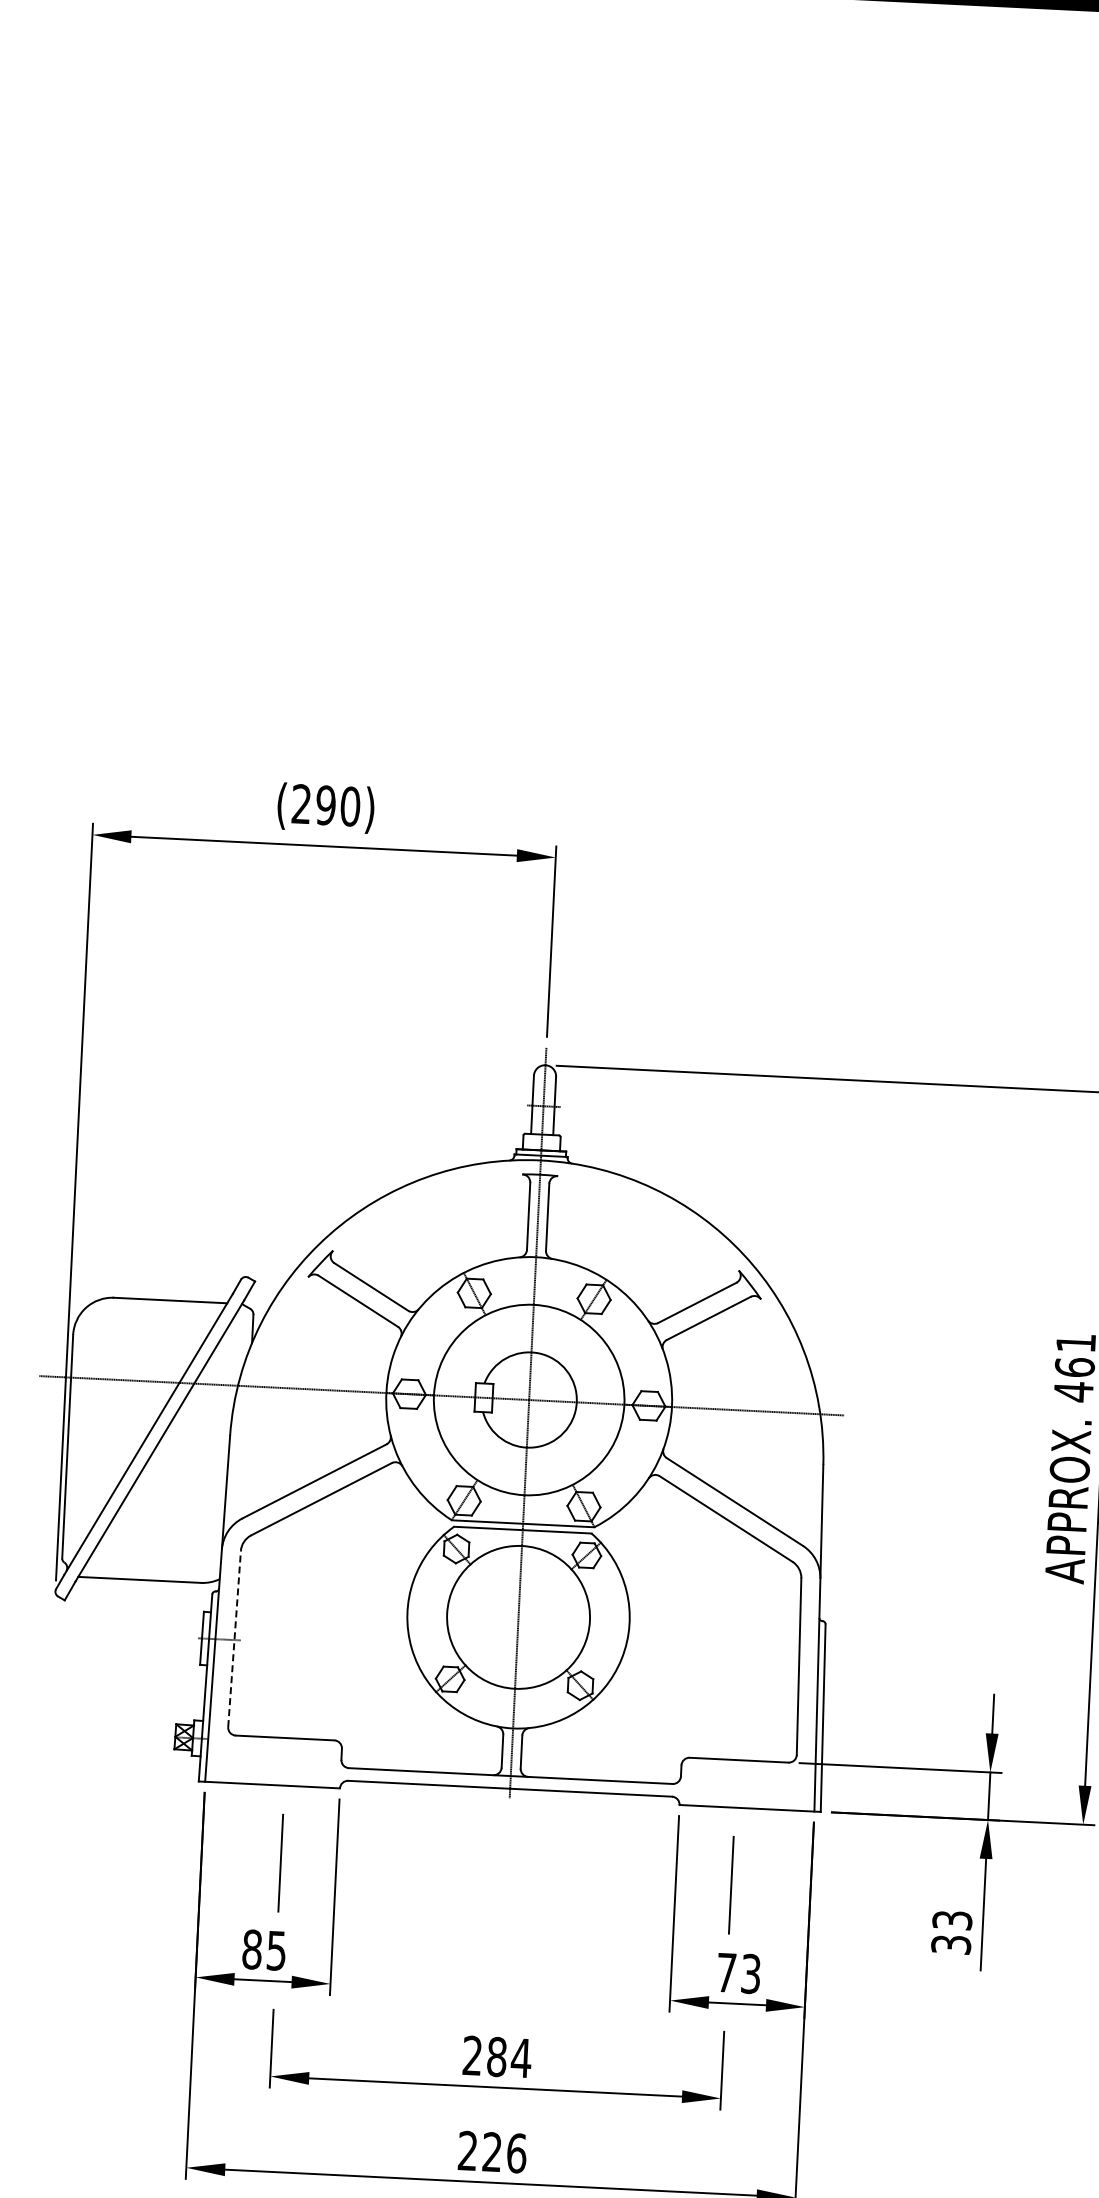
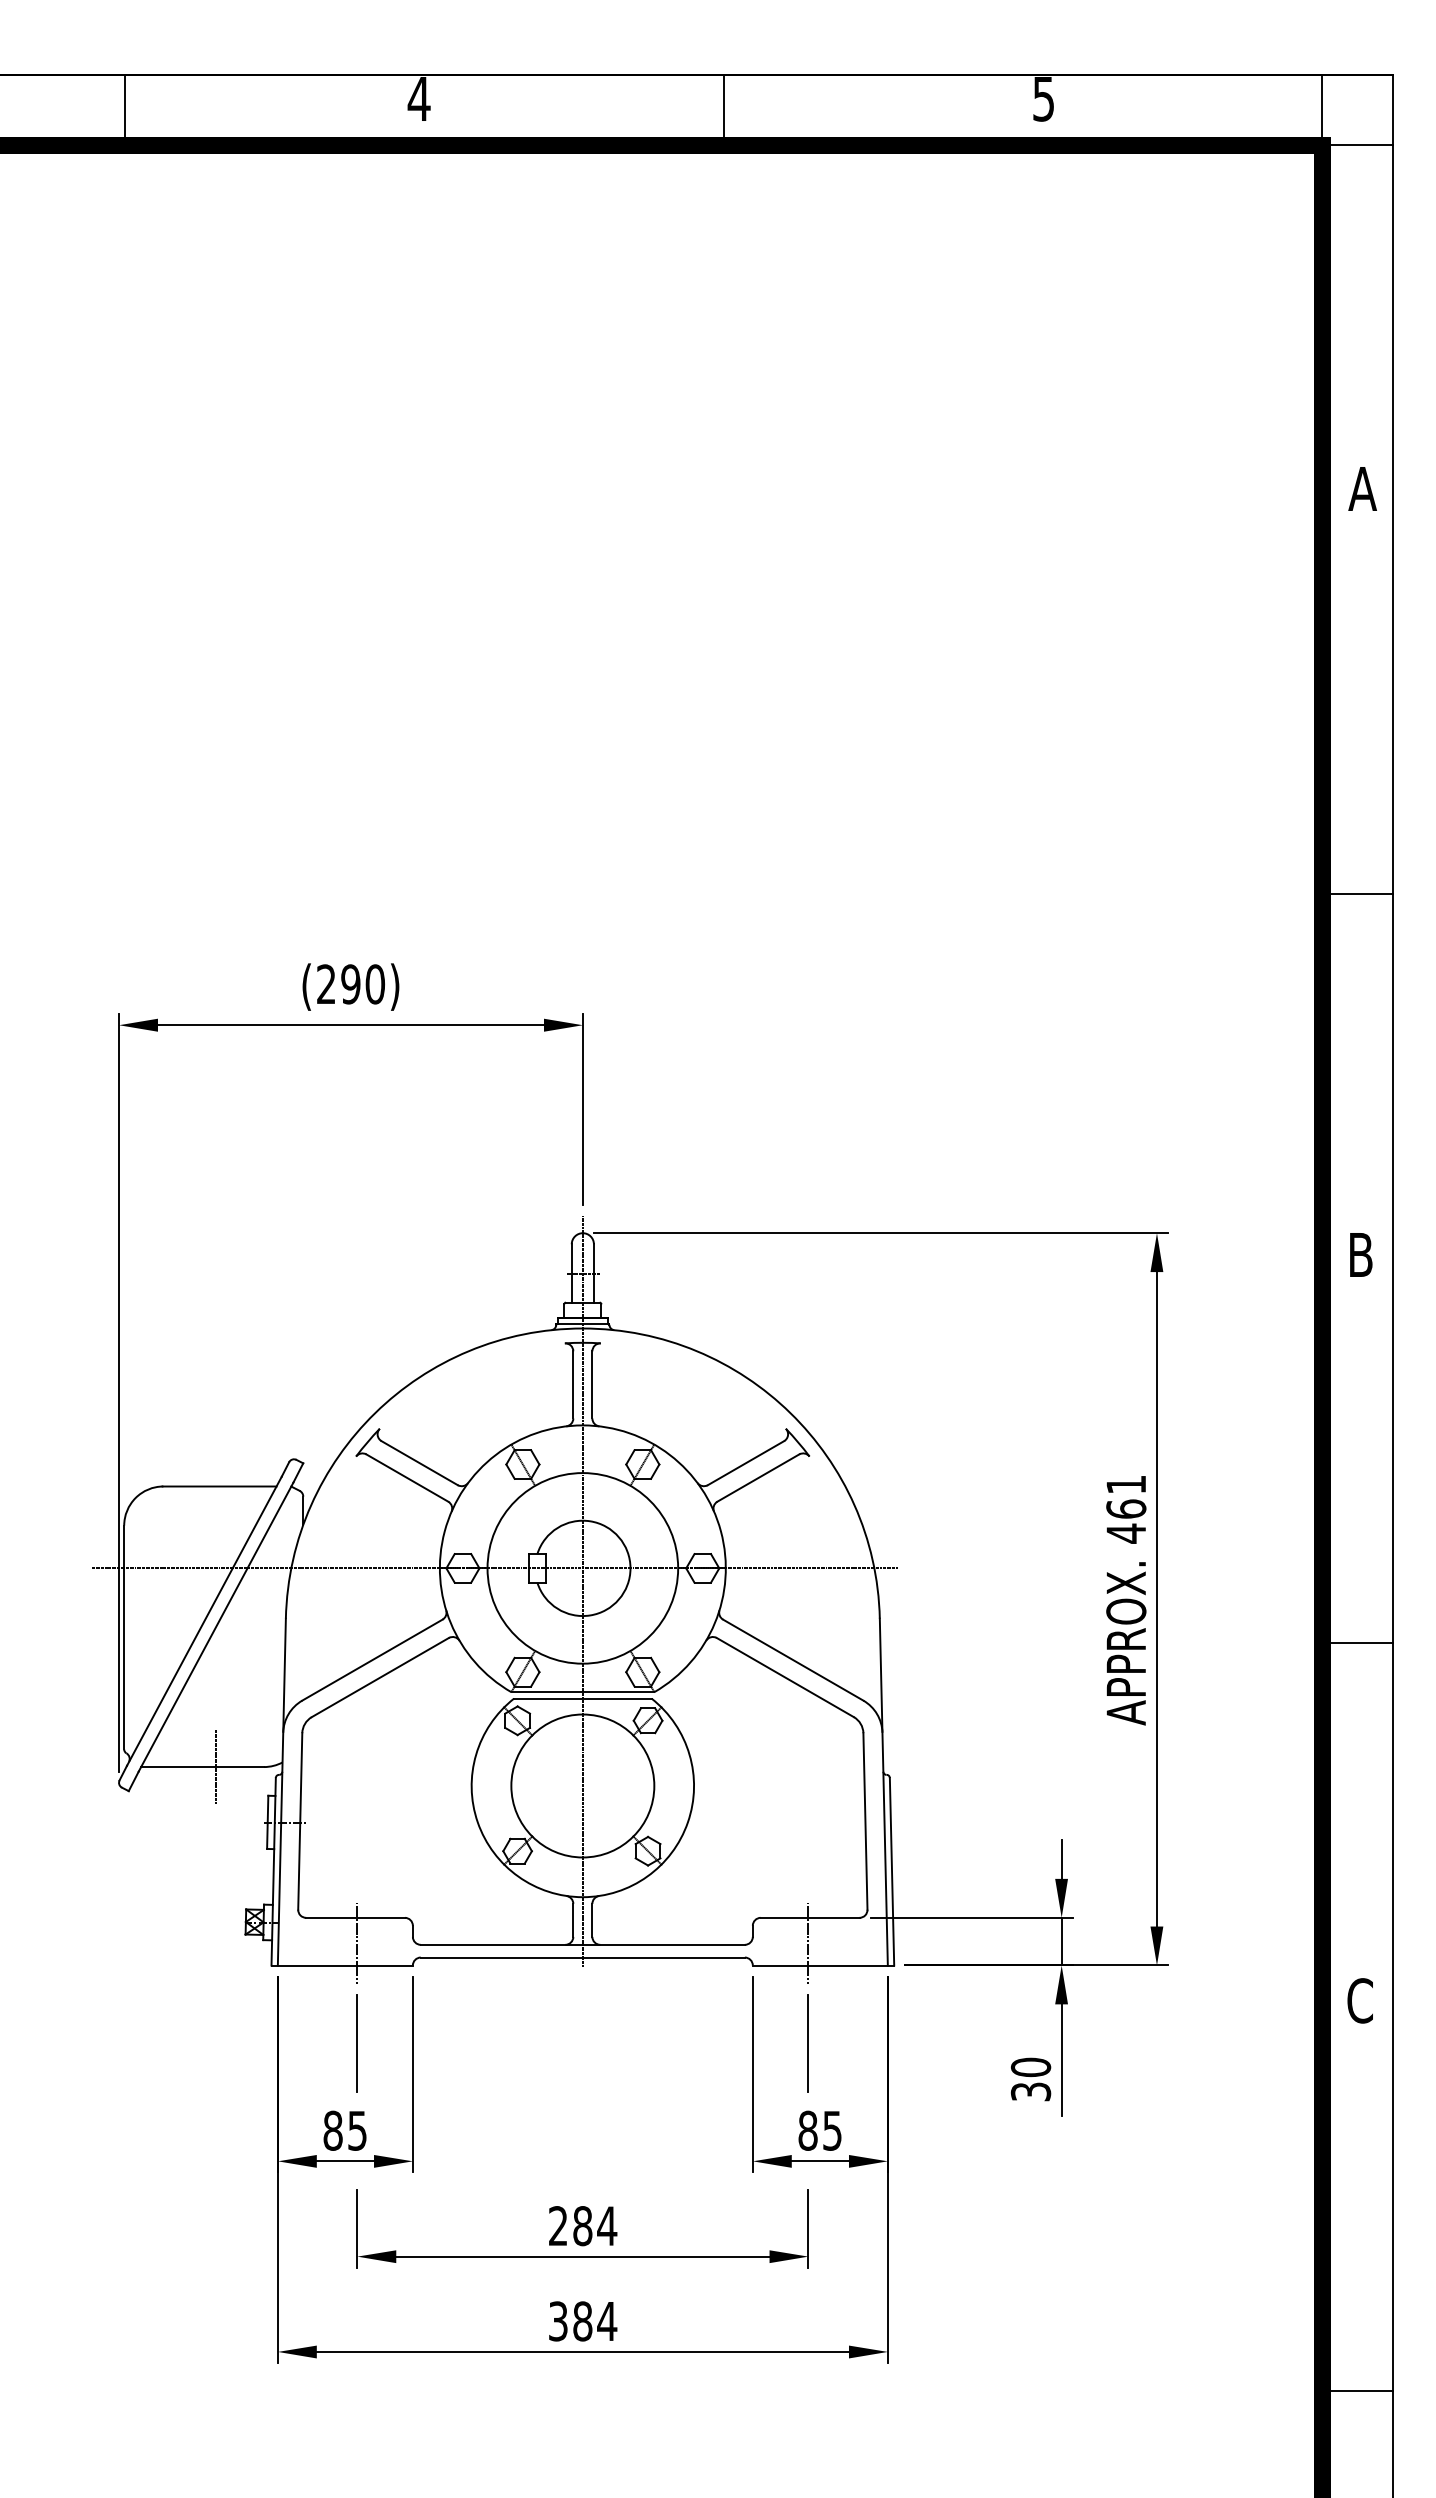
line: (152, 1580) -> (215, 1767), added
line: (234, 1638) -> (300, 1820), dashed -> solid
line: (285, 1763) -> (357, 1943), added
line: (736, 1785) -> (808, 1943), added
text: (952, 1920) -> (1031, 2067), 33 -> 30
text: (738, 1973) -> (819, 2130), 73 -> 85
text: (493, 2152) -> (583, 2321), 226 -> 384

